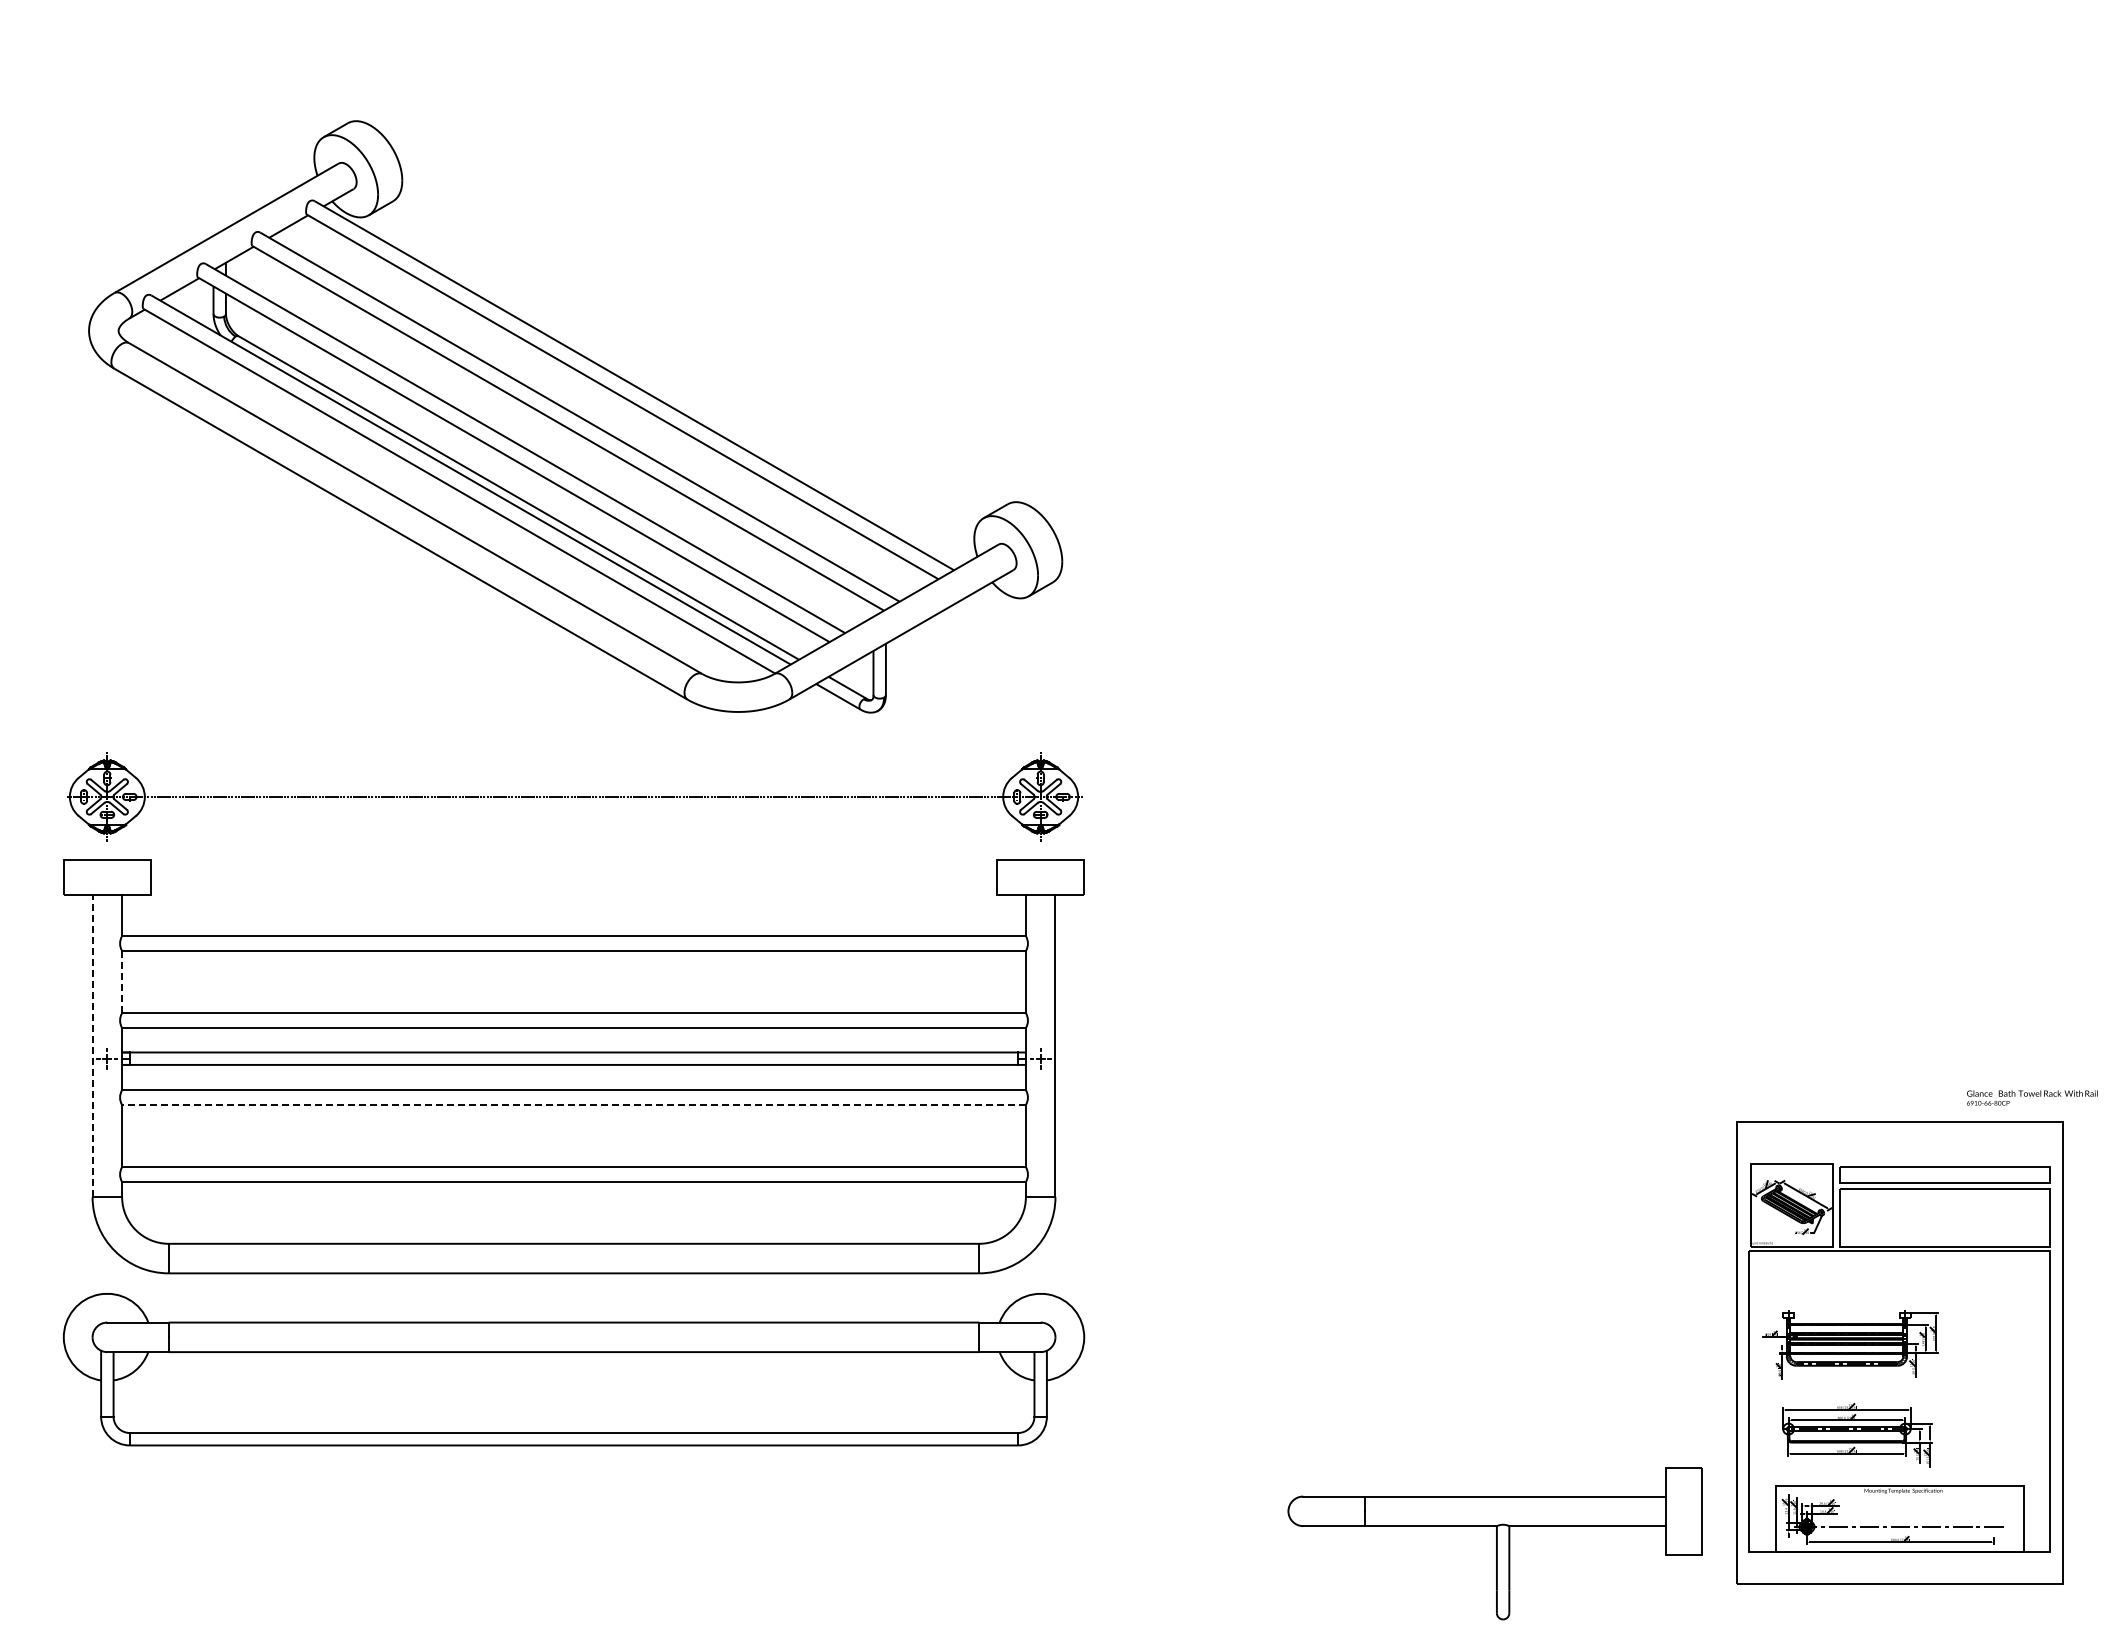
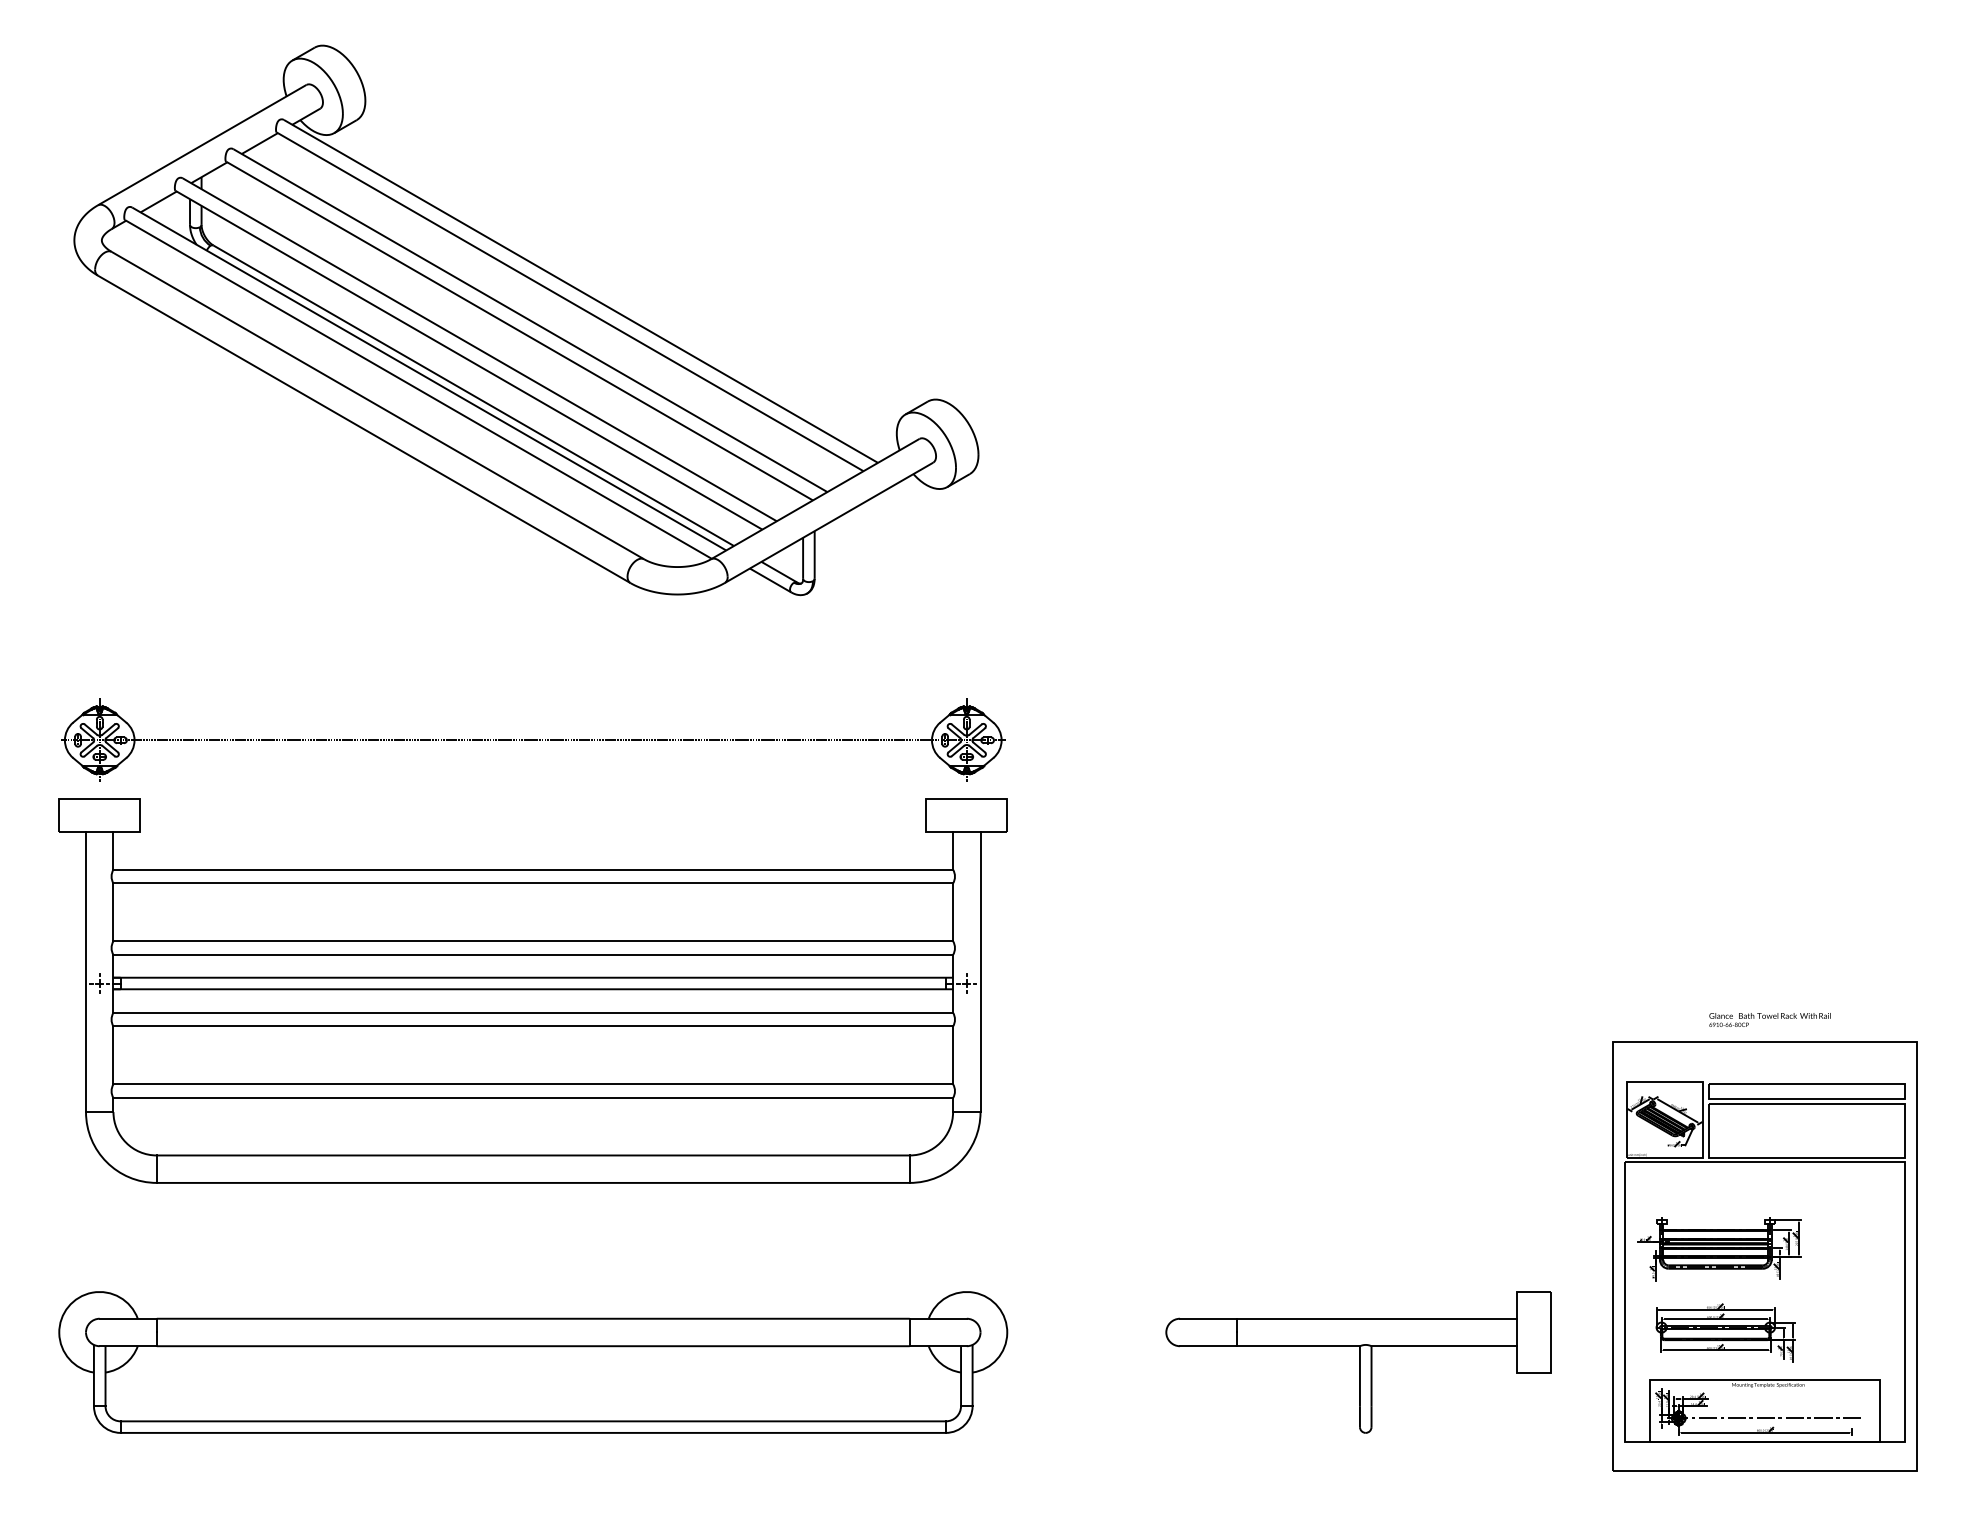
part: (575, 416) -> (526, 320), moved
line: (122, 982) -> (113, 912), dashed -> solid
line: (92, 1046) -> (85, 972), dashed -> solid
text: (2032, 1097) -> (1770, 1019), moved
line: (574, 1104) -> (533, 1026), dashed -> solid
part: (573, 1369) -> (532, 1362), moved
part: (1494, 1543) -> (1357, 1362), moved

